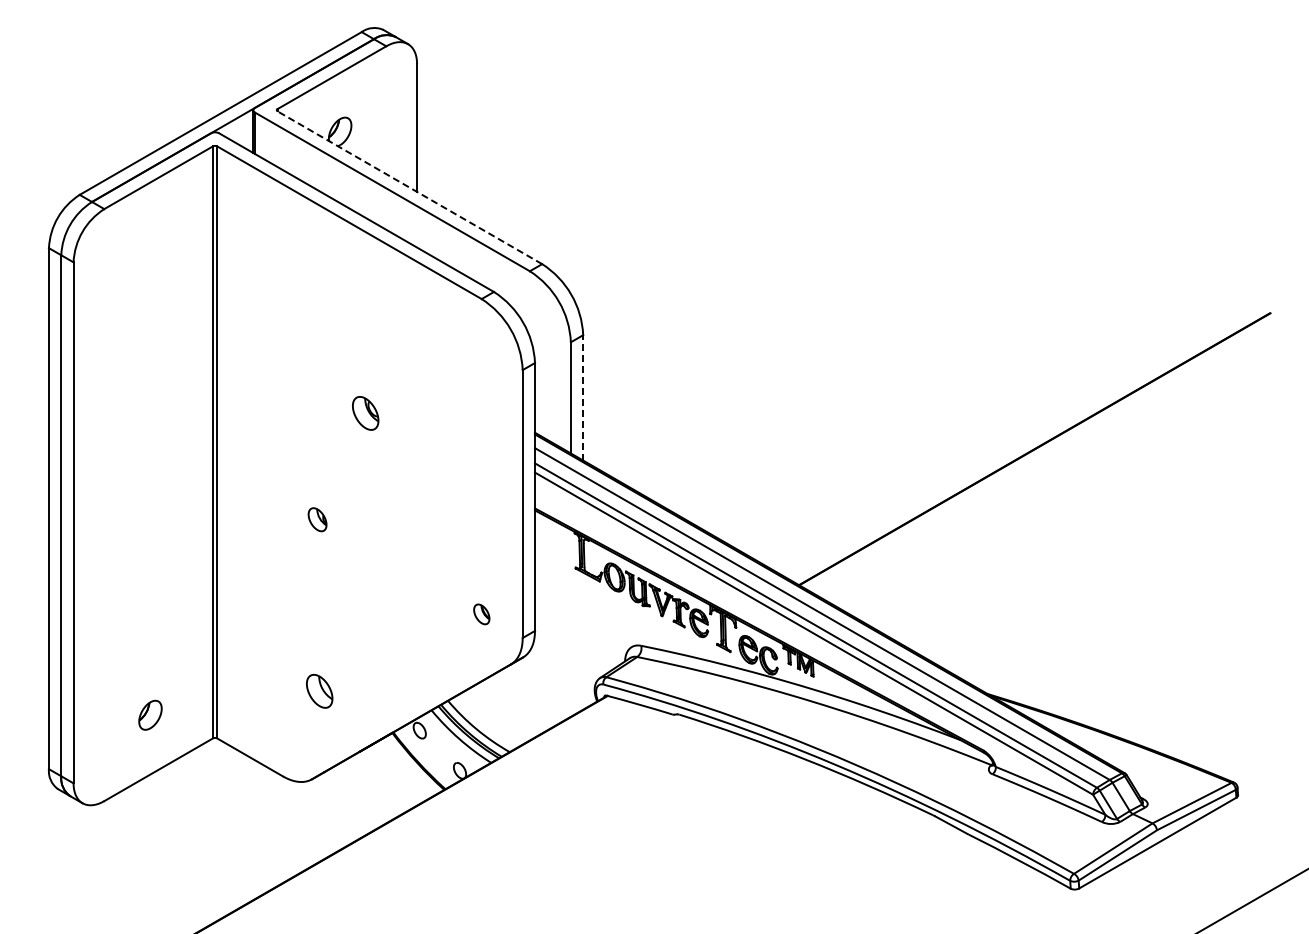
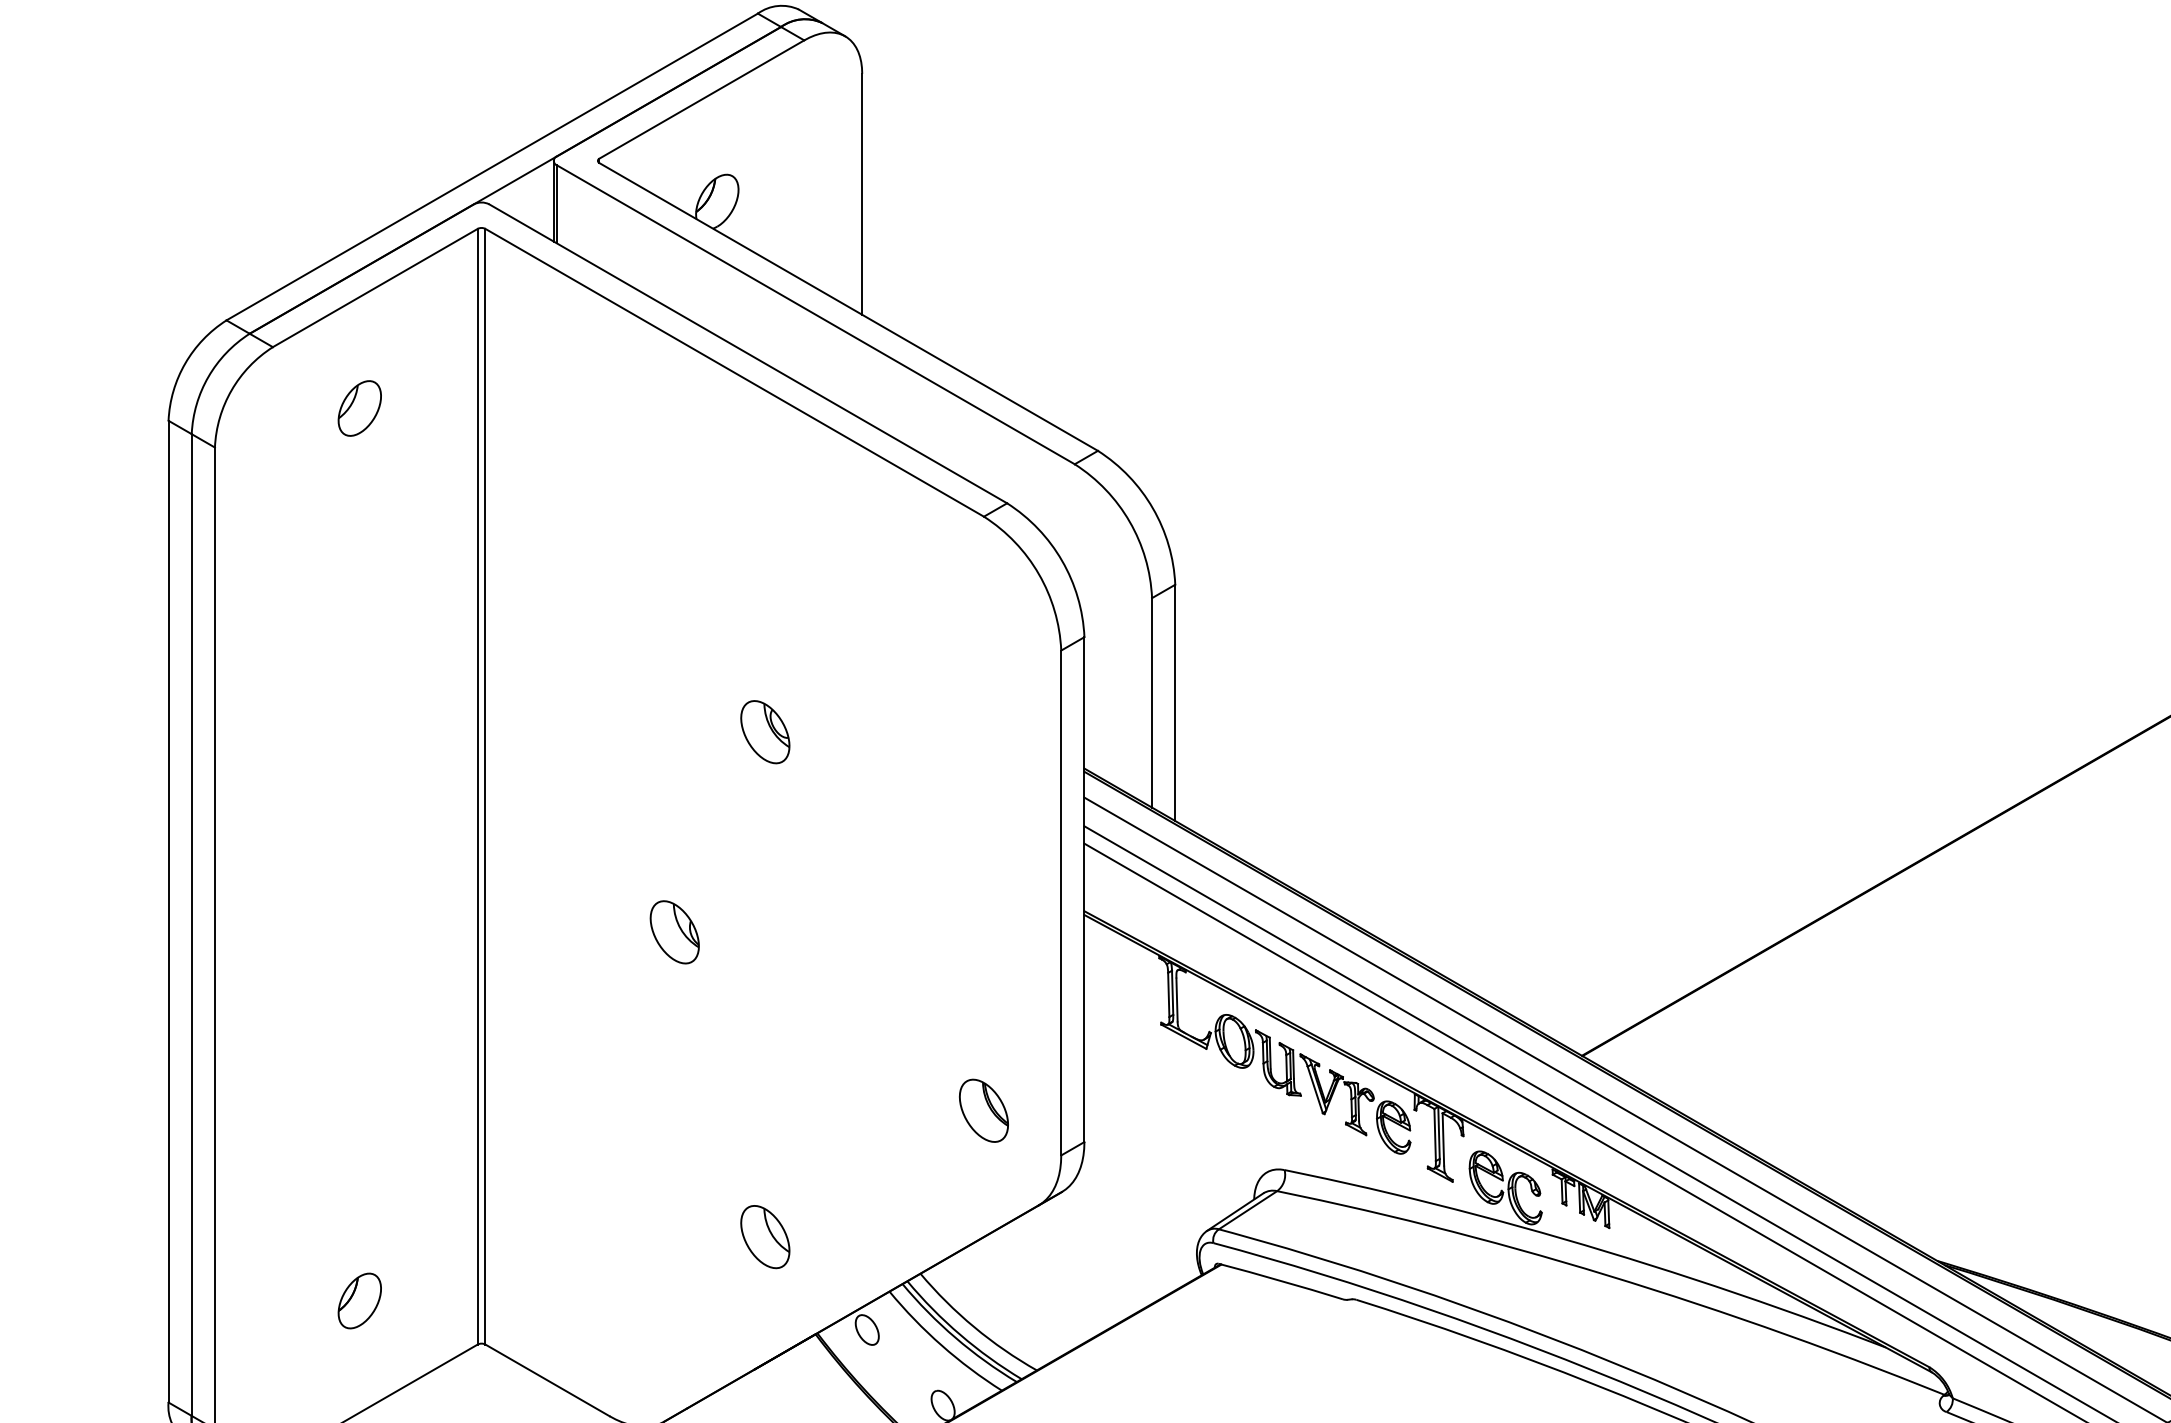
line: (409, 187) -> (847, 306), dashed -> solid
part: (150, 241) -> (359, 408), added
line: (583, 397) -> (1175, 702), dashed -> solid
part: (317, 519) -> (674, 932), size x1.43
part: (481, 614) -> (983, 1111), size x1.67
part: (319, 691) -> (765, 1237), moved

